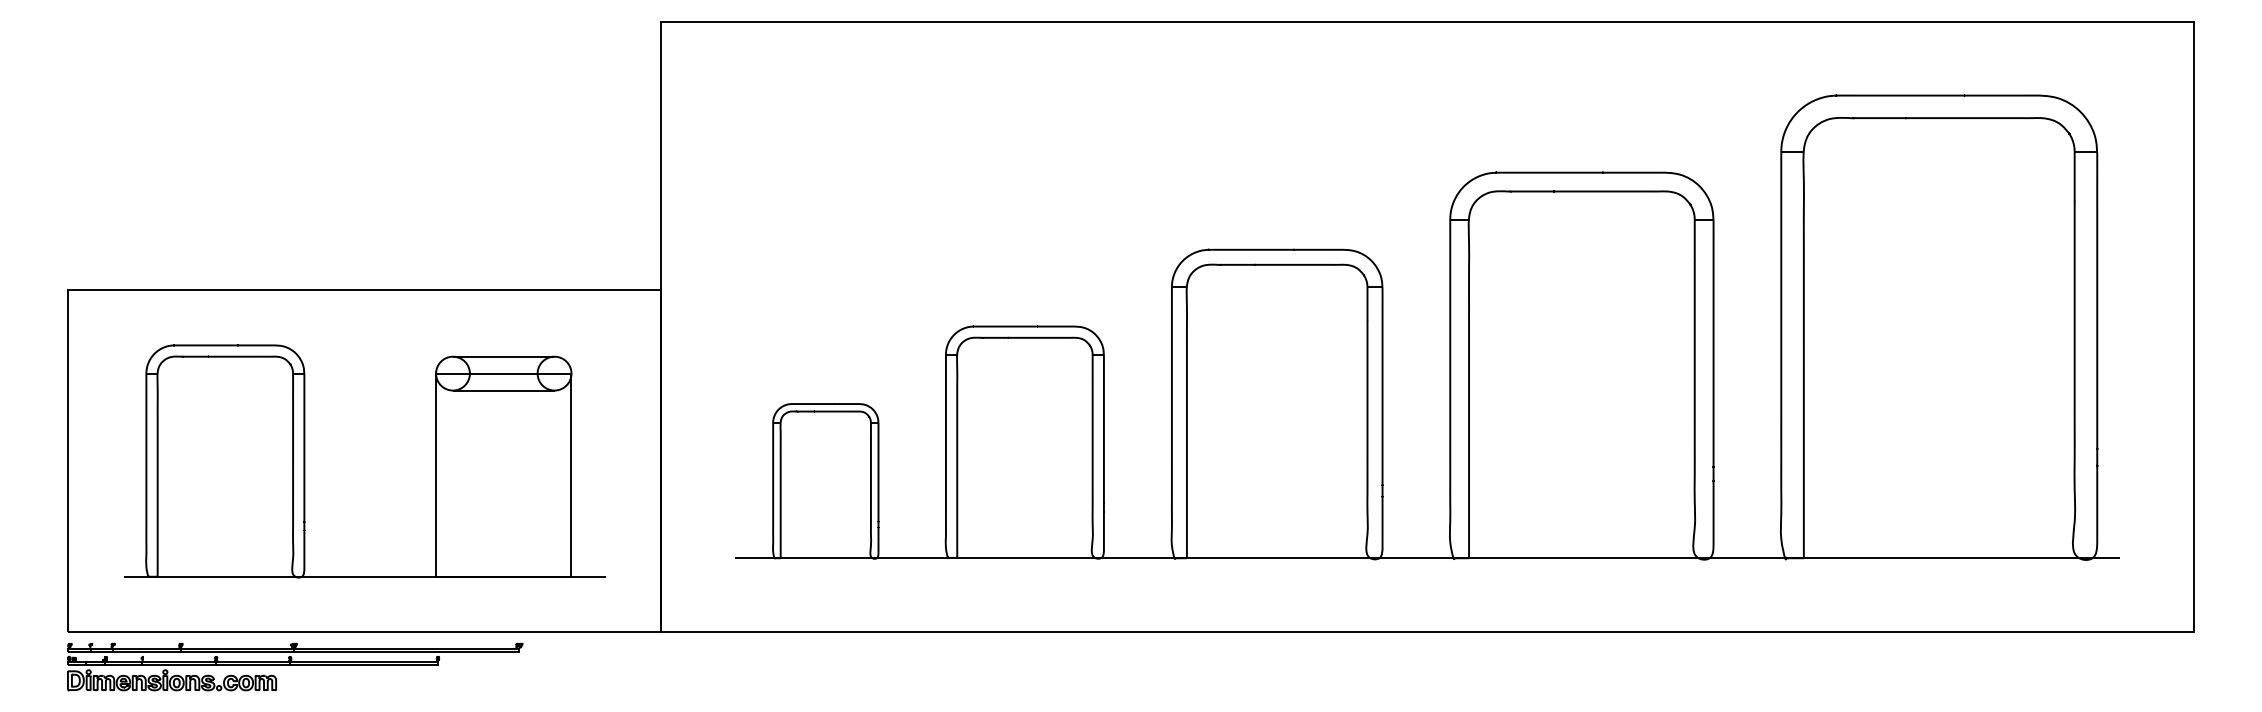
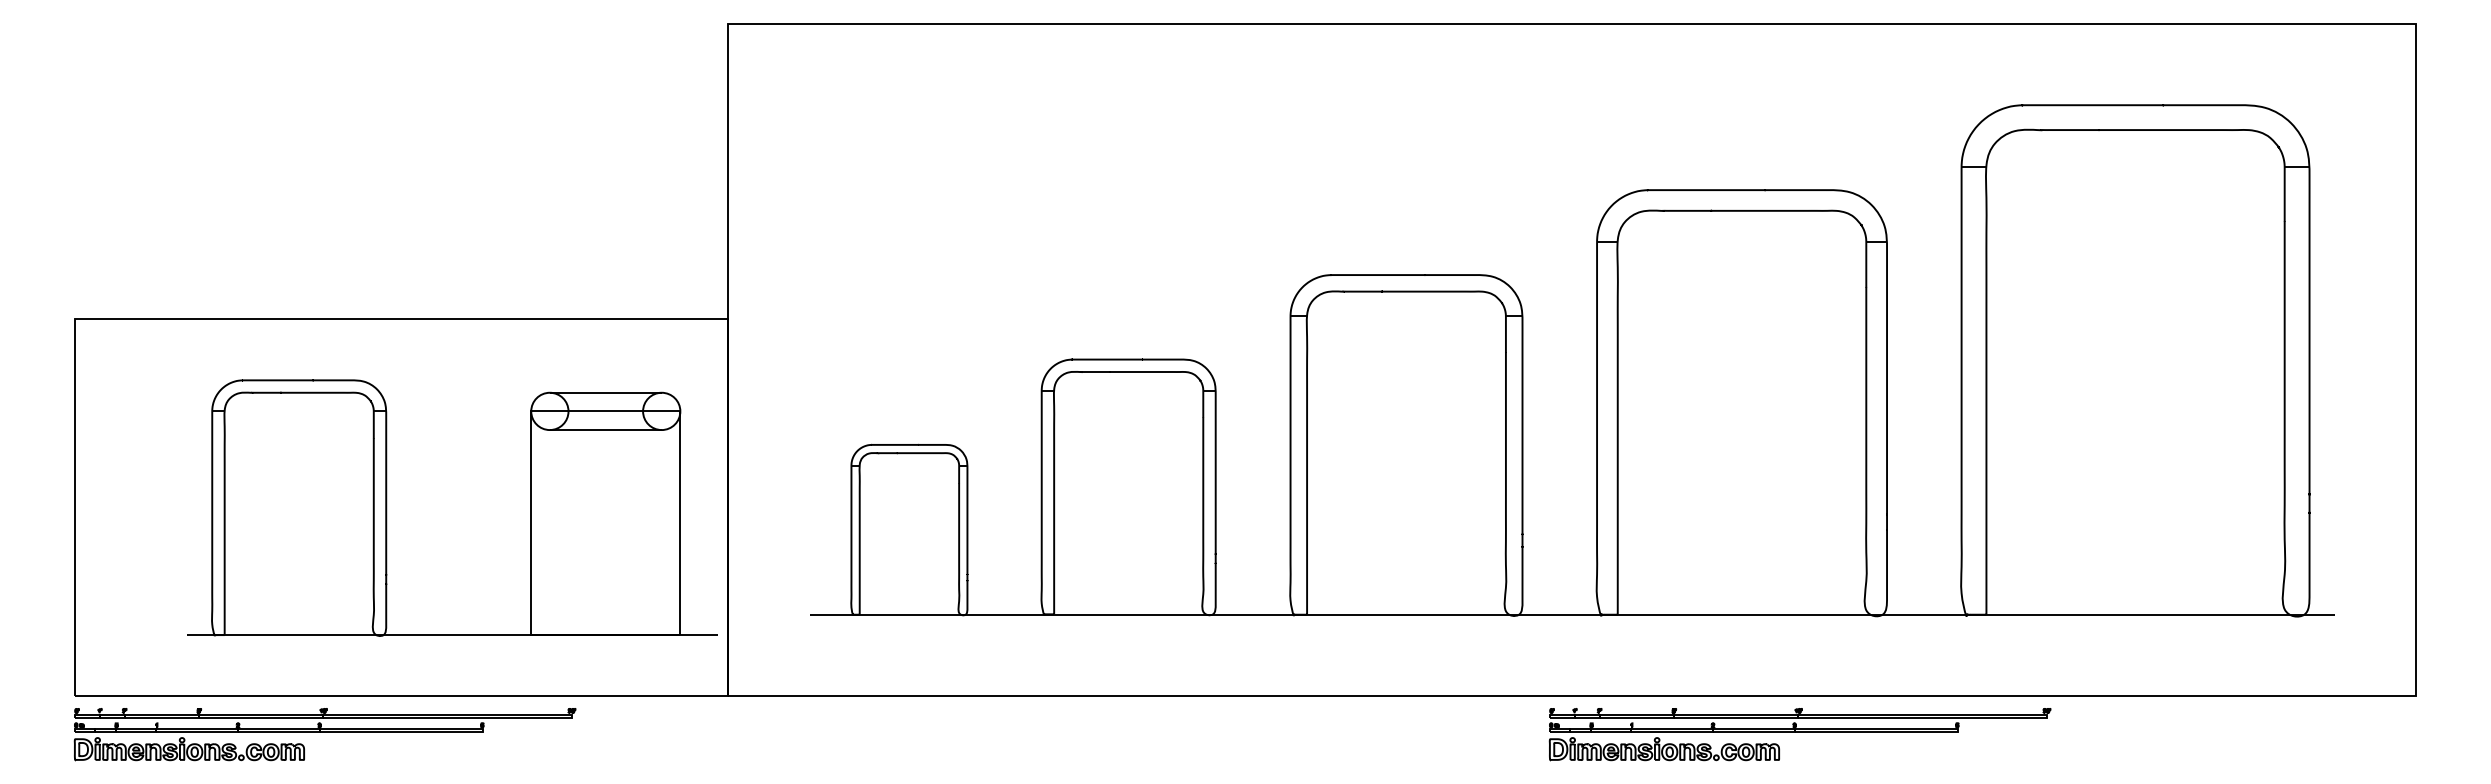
part: (305, 460) -> (387, 507), moved
part: (1634, 667) -> (1799, 734), added

